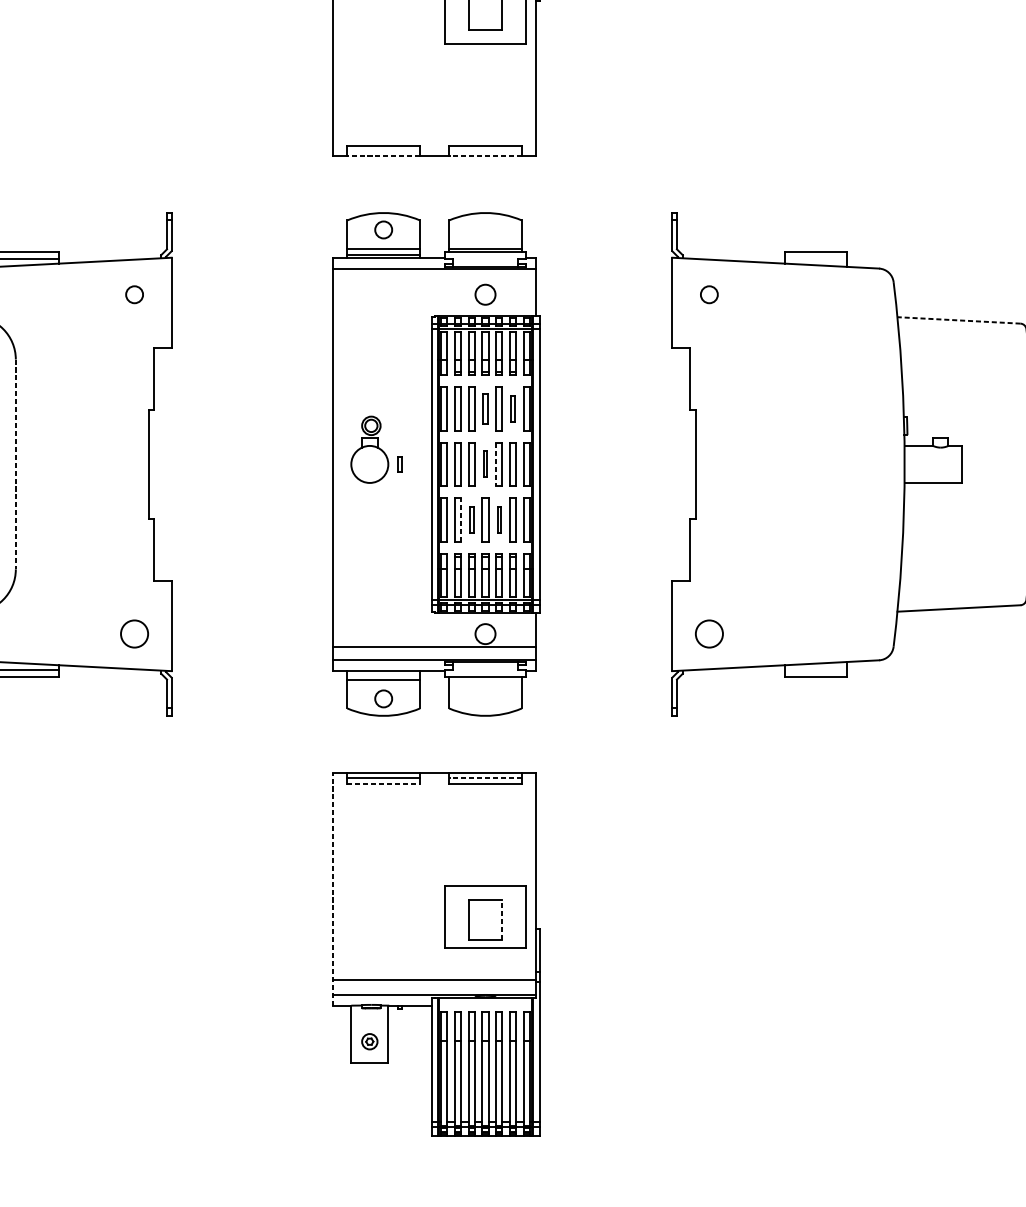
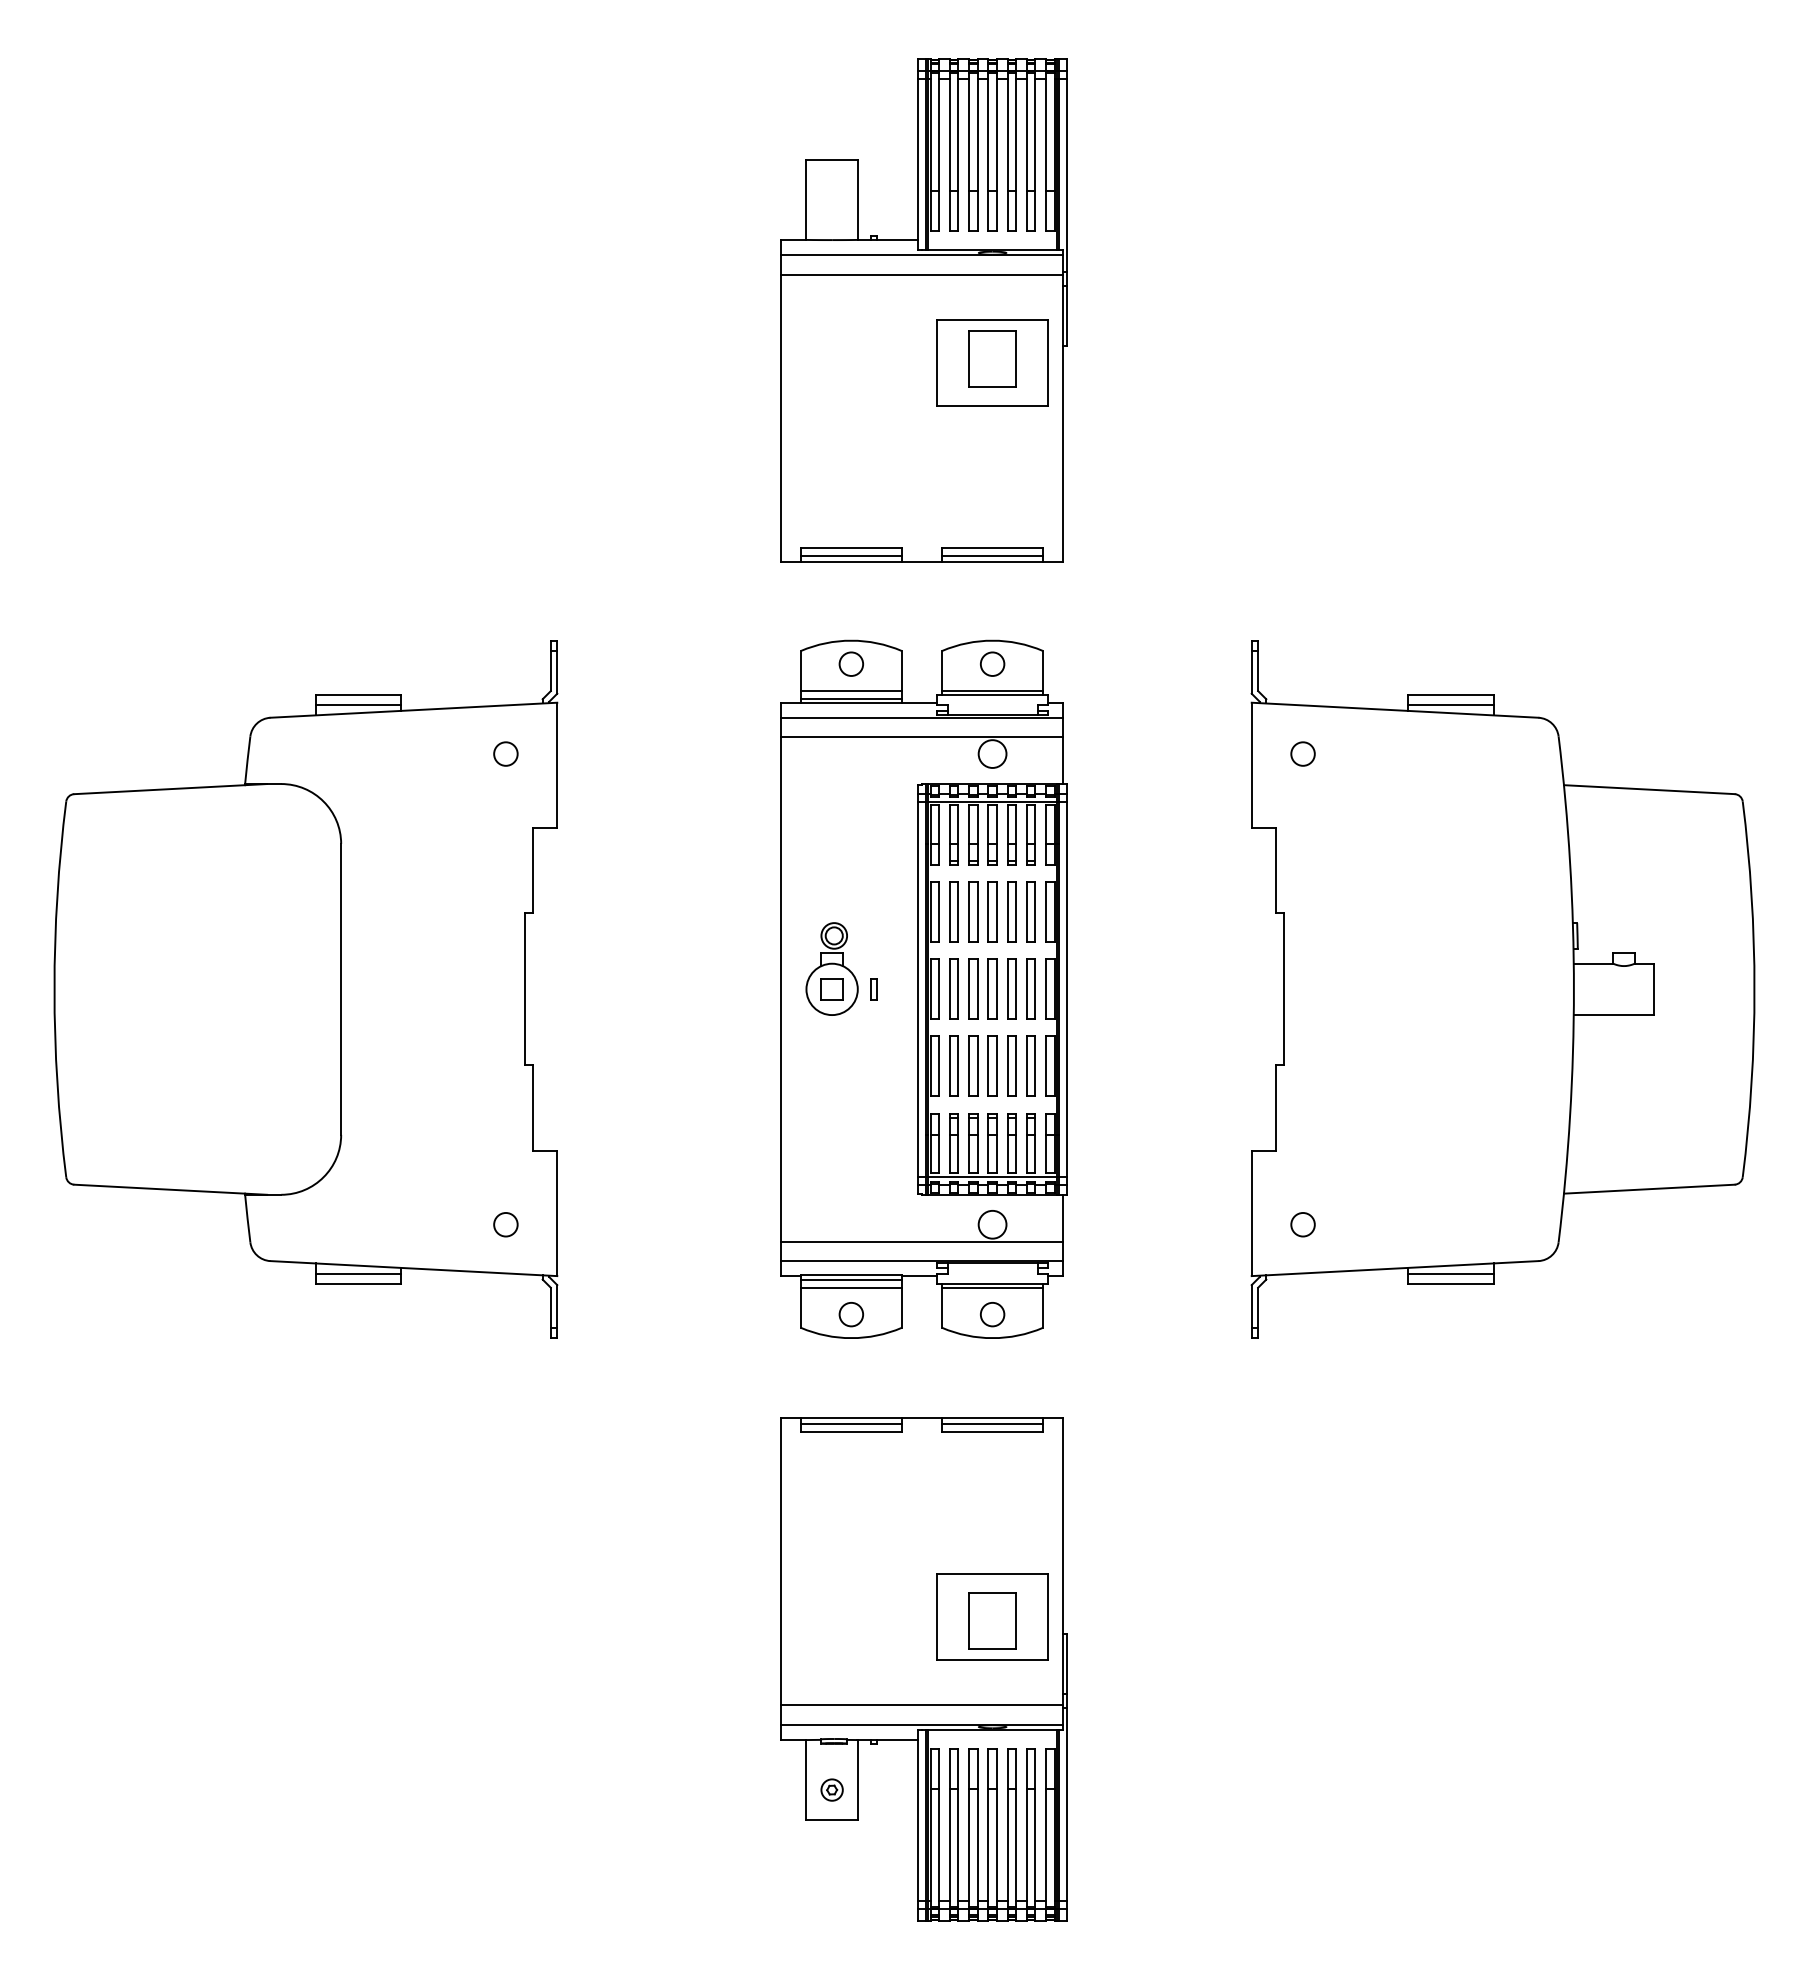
line: (383, 151) -> (850, 555), added
line: (485, 151) -> (992, 555), added
line: (383, 156) -> (850, 562), dashed -> solid
line: (485, 156) -> (992, 562), dashed -> solid
circle: (485, 229) -> (992, 663), added
line: (815, 259) -> (1450, 704), added
line: (434, 282) -> (921, 736), added
line: (958, 320) -> (1648, 789), dashed -> solid
part: (485, 408) -> (992, 911), size x1.43
part: (512, 408) -> (1030, 911), size x1.67
part: (485, 463) -> (992, 988), size x1.67
line: (16, 464) -> (341, 989), dashed -> solid
part: (369, 464) -> (831, 989), added
line: (496, 464) -> (1007, 989), dashed -> solid
part: (471, 519) -> (973, 1065), size x1.67
part: (499, 519) -> (1011, 1065), size x1.67
line: (460, 520) -> (958, 1066), dashed -> solid
circle: (134, 633) -> (505, 1224), size x0.62
circle: (708, 633) -> (1302, 1224), size x0.62
line: (815, 669) -> (1450, 1274), added
line: (383, 673) -> (850, 1279), added
line: (485, 679) -> (992, 1287), added
circle: (485, 698) -> (992, 1314), added
line: (485, 778) -> (992, 1424), dashed -> solid
line: (383, 783) -> (851, 1432), dashed -> solid
line: (332, 889) -> (780, 1578), dashed -> solid
line: (502, 920) -> (1016, 1621), dashed -> solid

